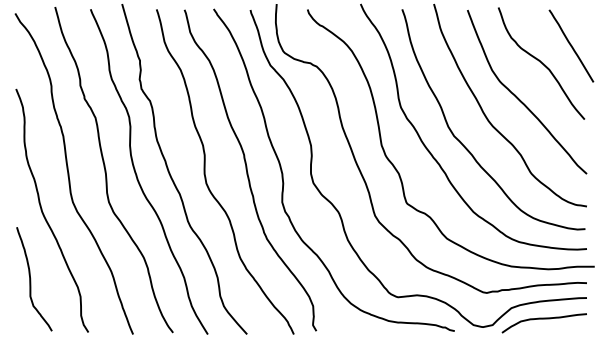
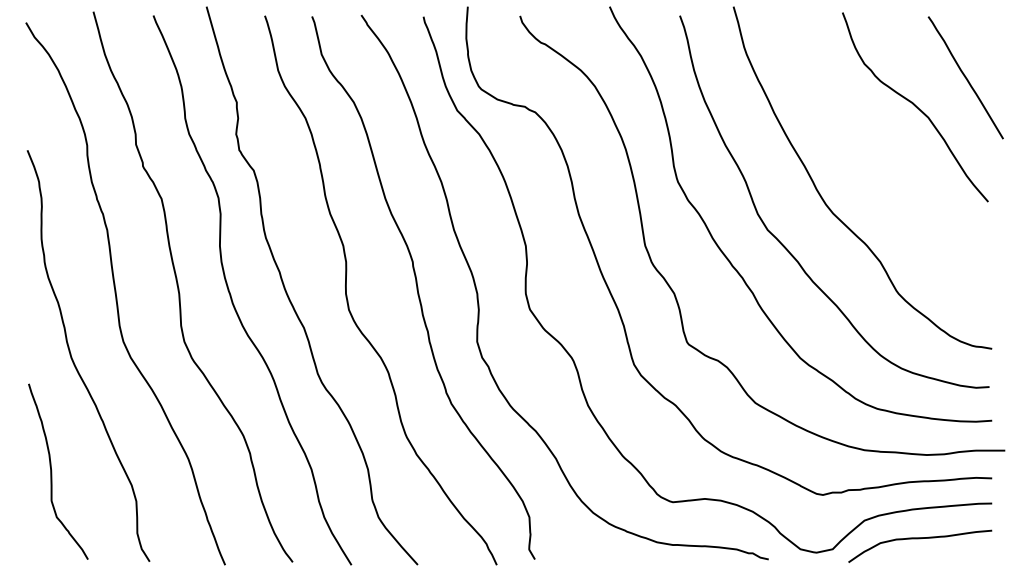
curve: (520, 99) -> (879, 168), removed

